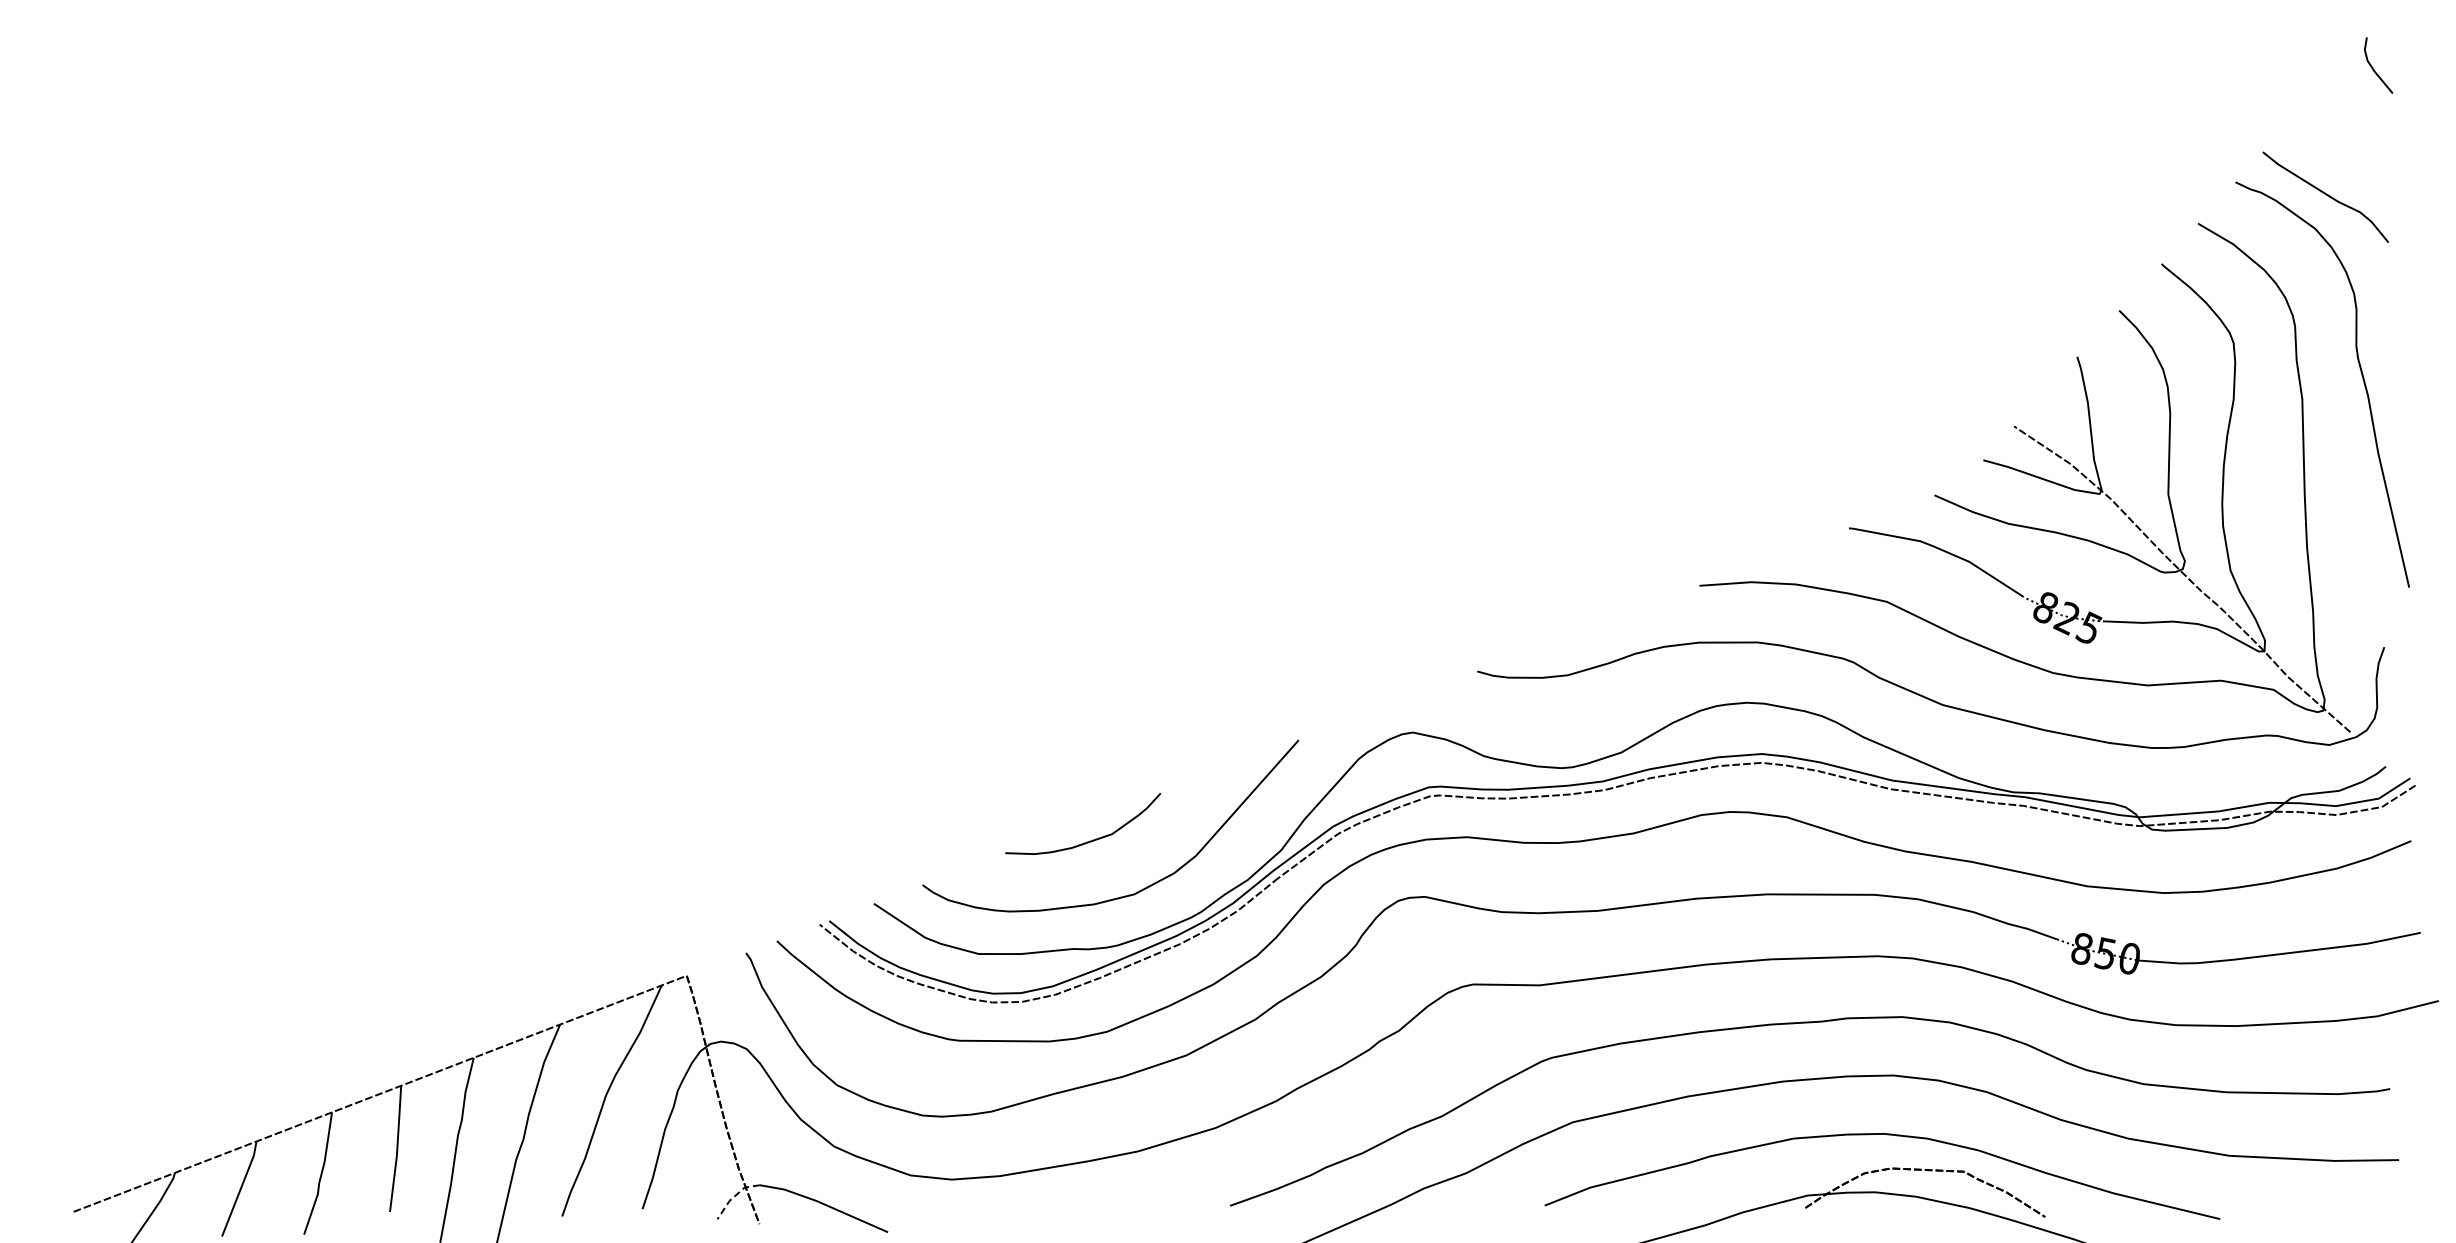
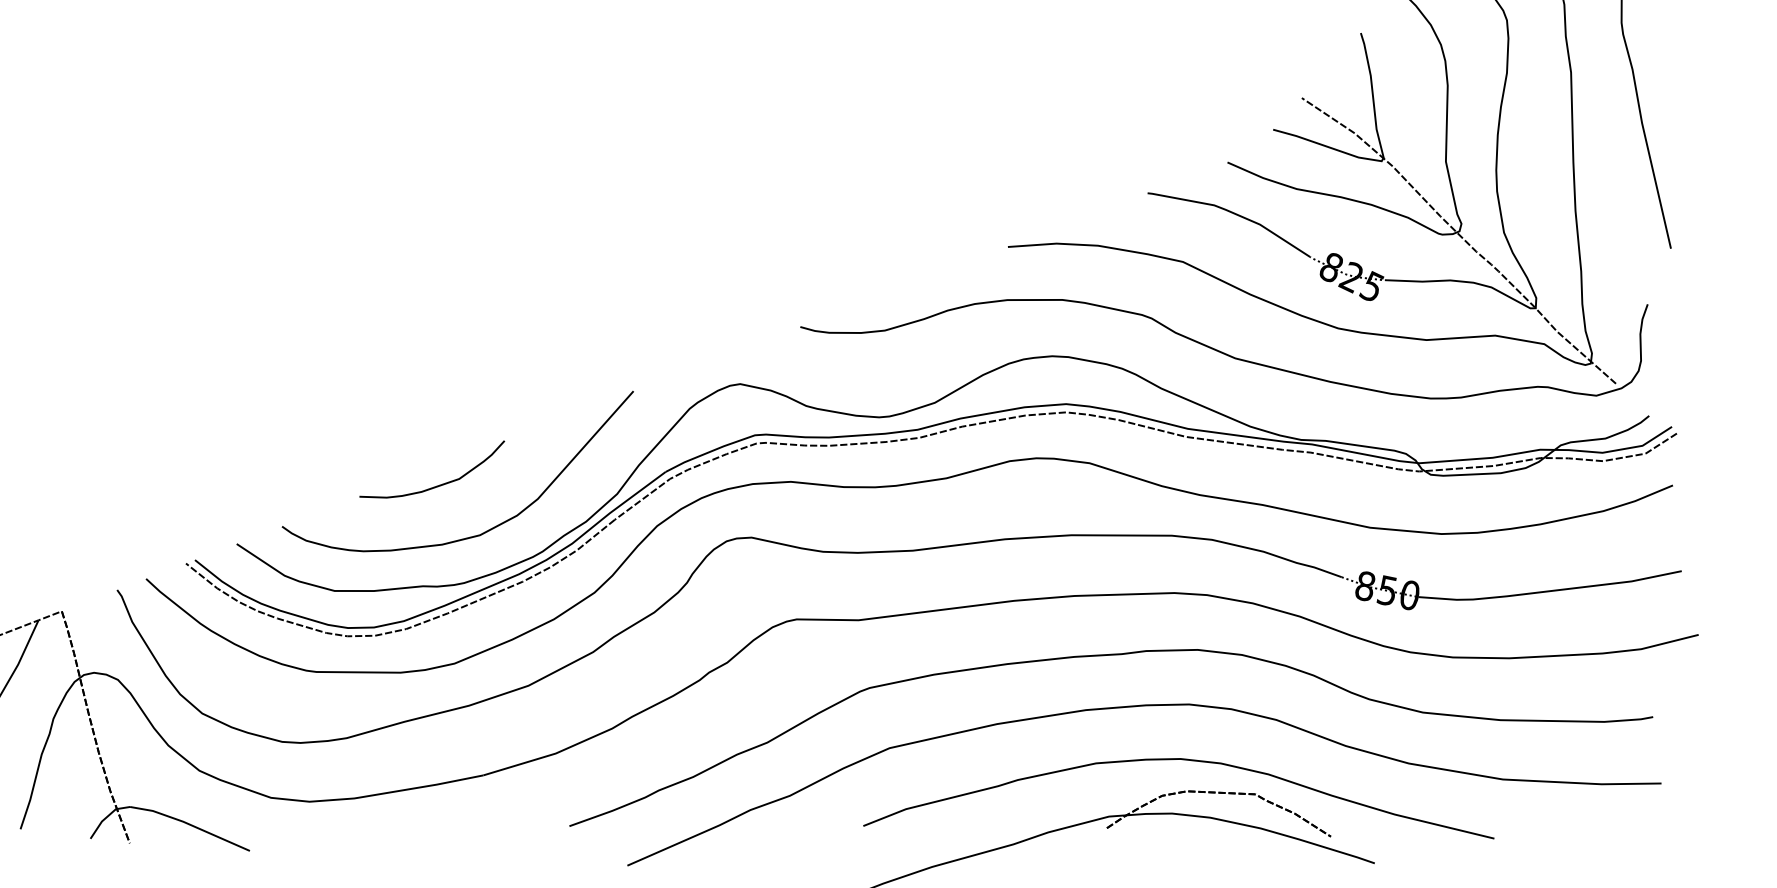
line: (734, 1196) -> (106, 817), dashed -> solid

